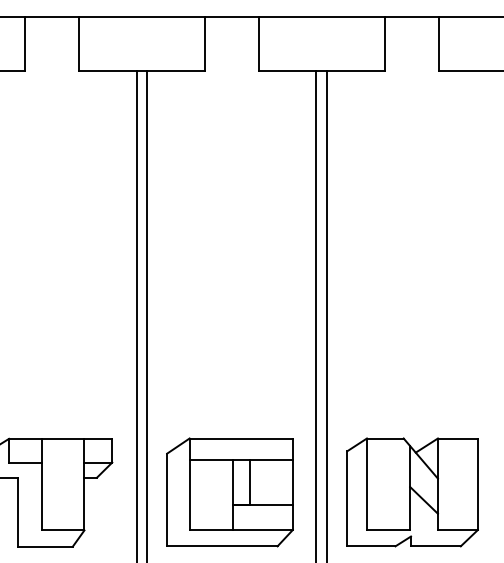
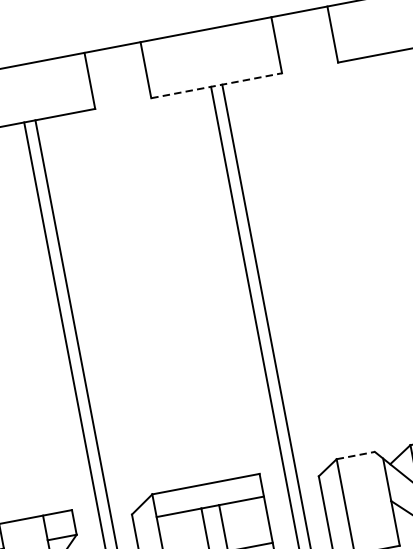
line: (321, 70) -> (216, 85), solid -> dashed
line: (385, 438) -> (355, 455), solid -> dashed

